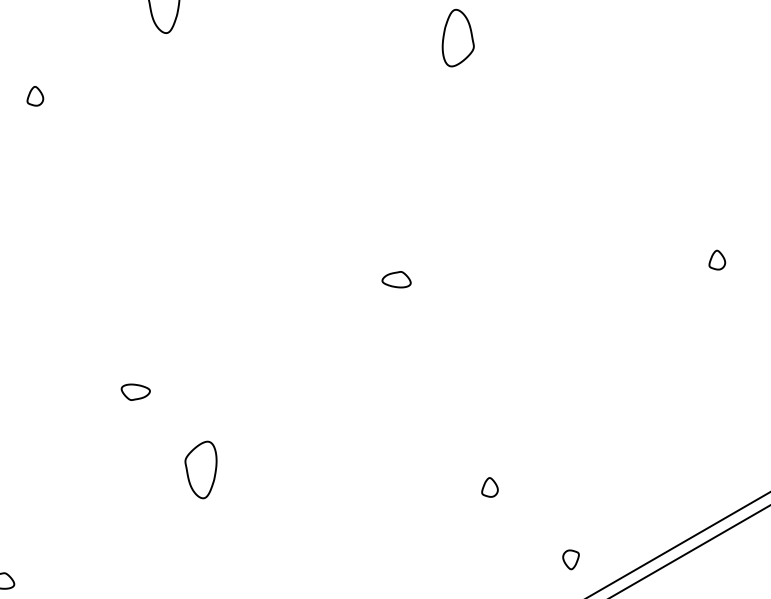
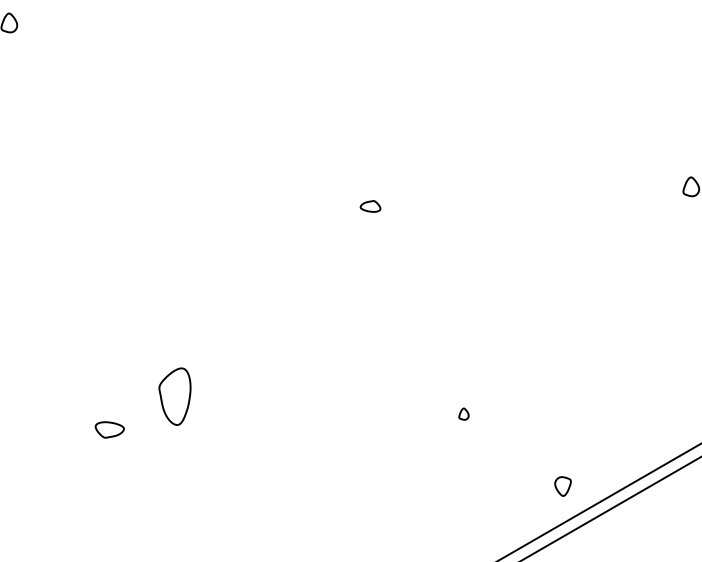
part: (396, 279) -> (370, 206), size x0.7
part: (135, 391) -> (109, 429), moved
part: (489, 487) -> (463, 414), size x0.6
part: (570, 559) -> (562, 486), moved

